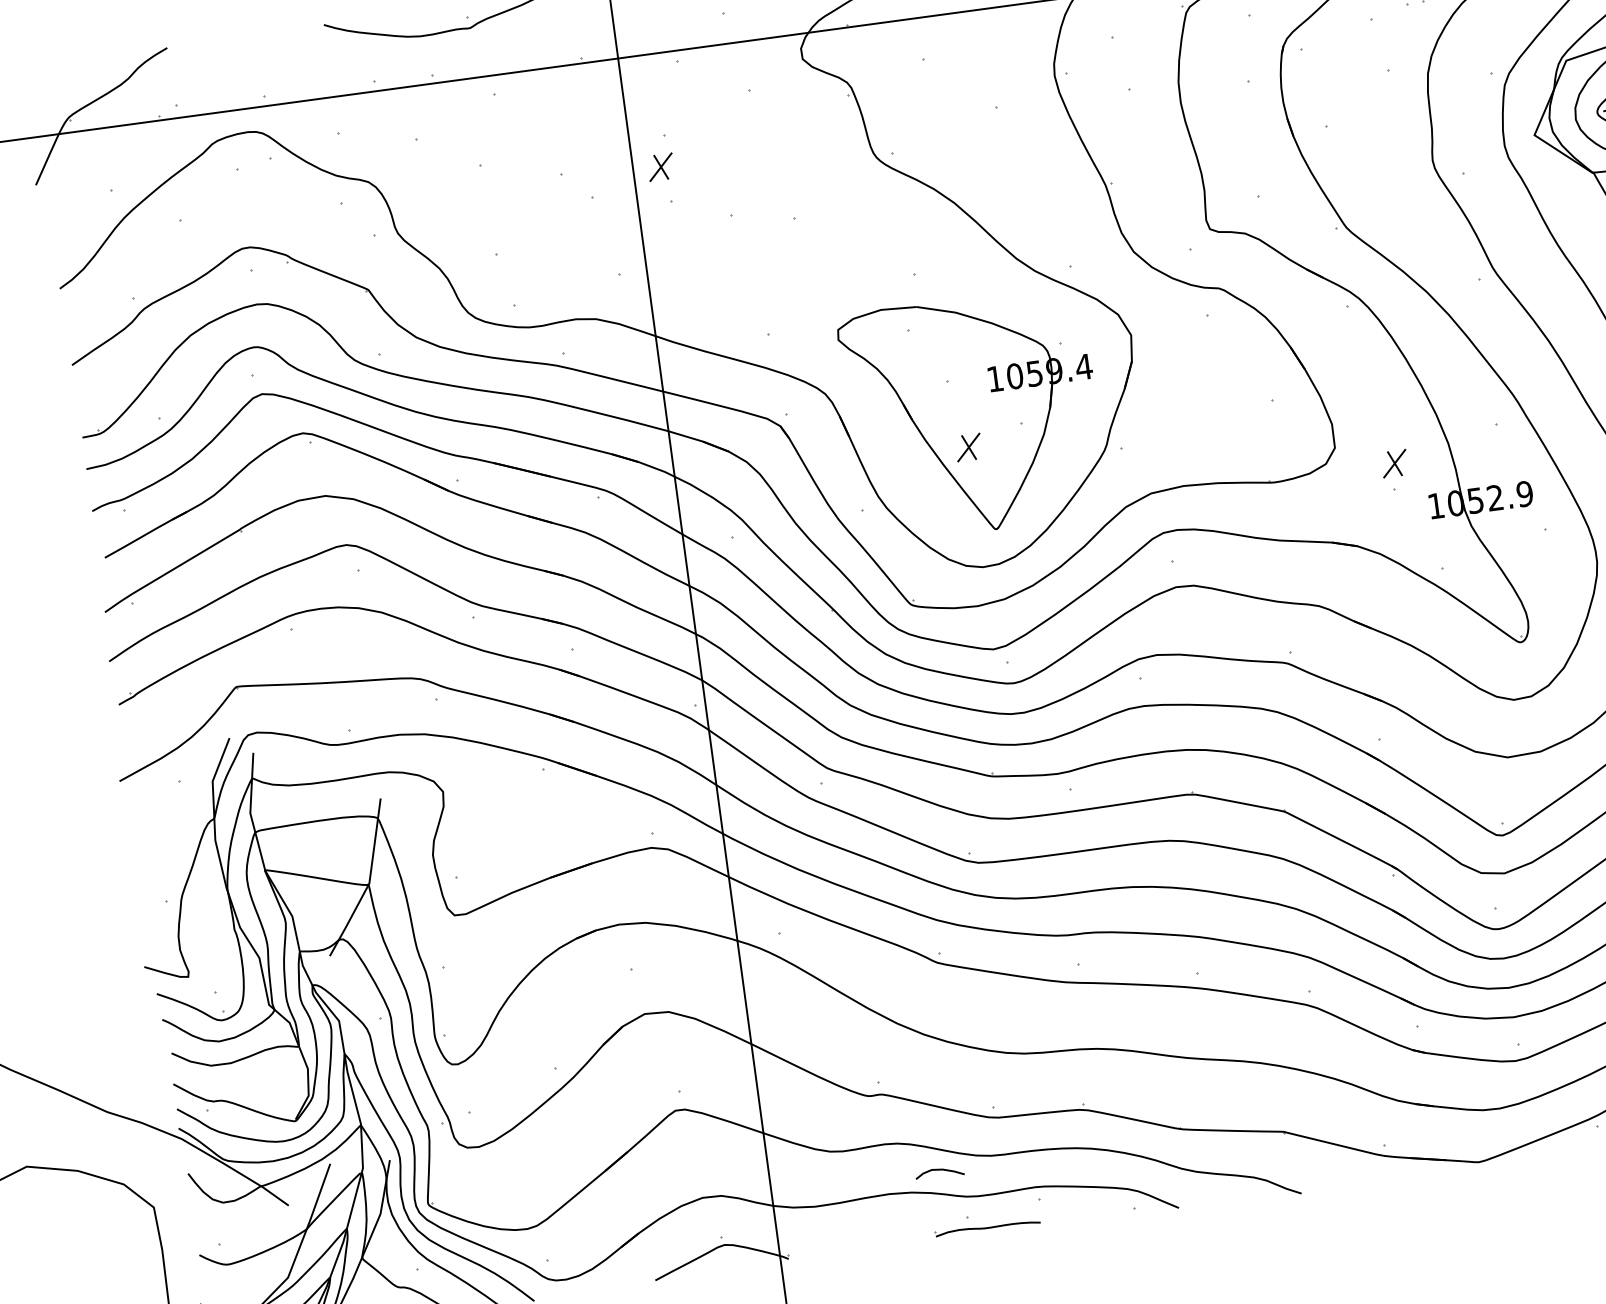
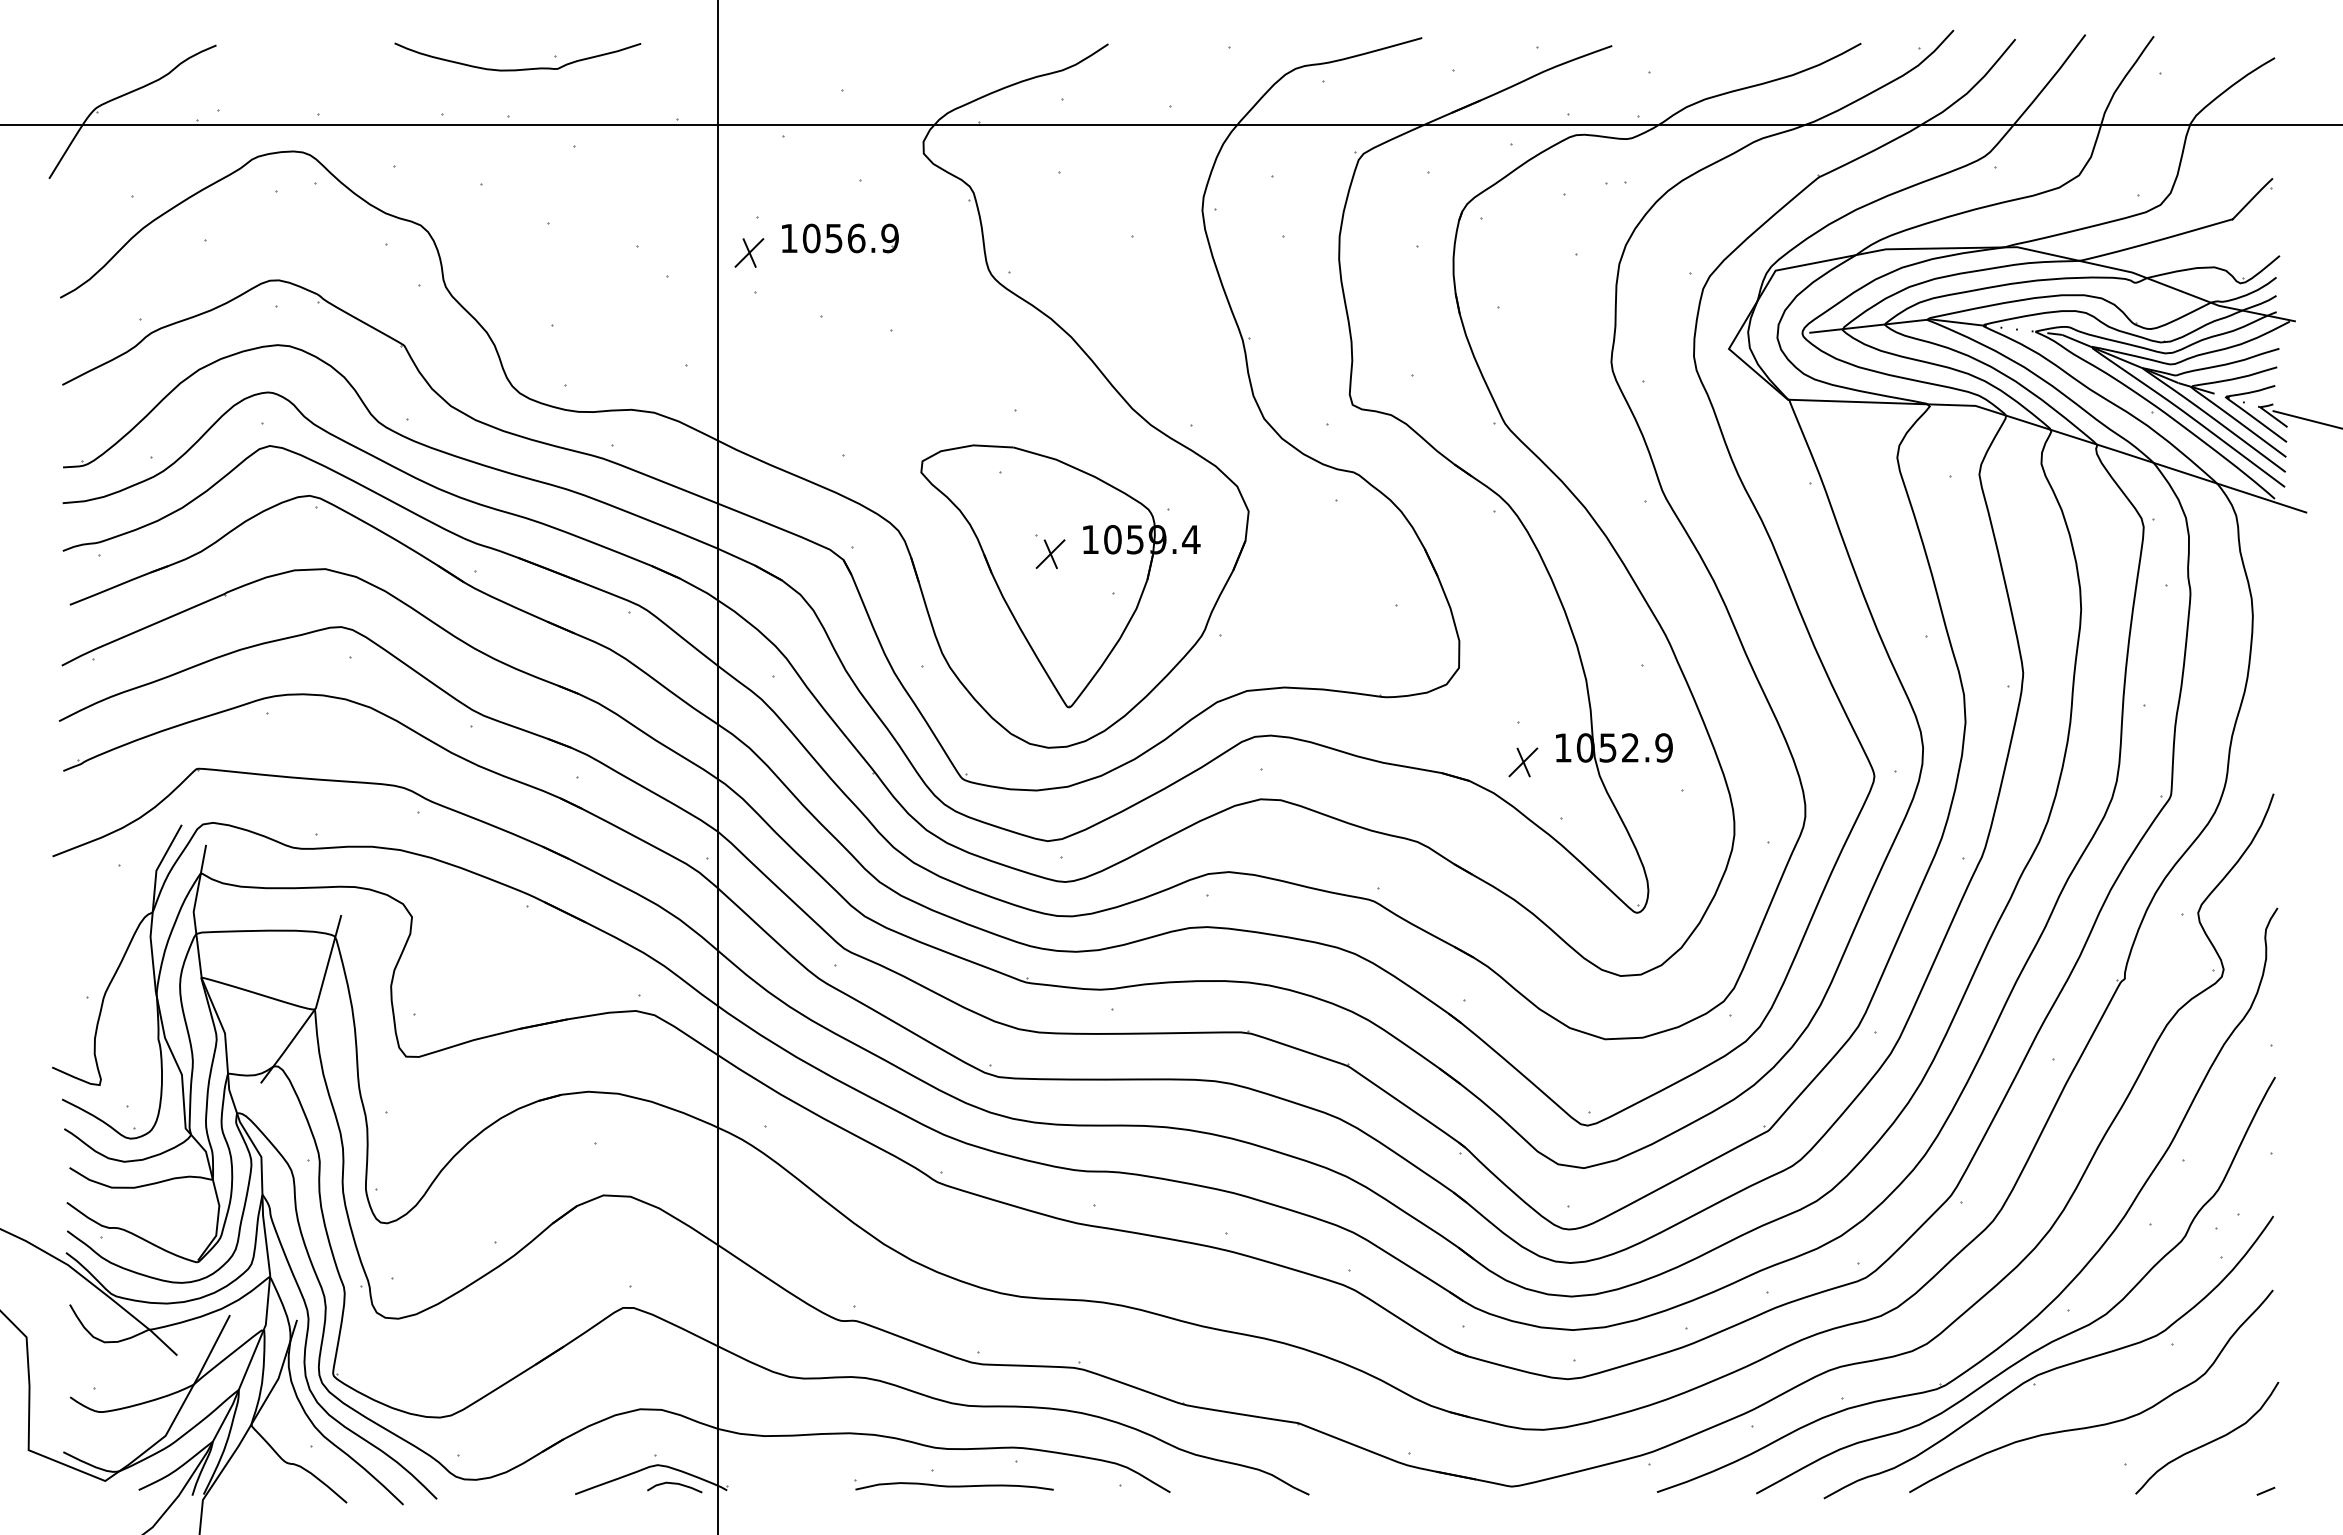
part: (739, 143) -> (840, 238), added
part: (968, 447) -> (1050, 554), moved
part: (1394, 463) -> (1523, 762), moved
curve: (939, 1170) -> (674, 1484), moved
part: (987, 1226) -> (953, 1484), size x1.67

